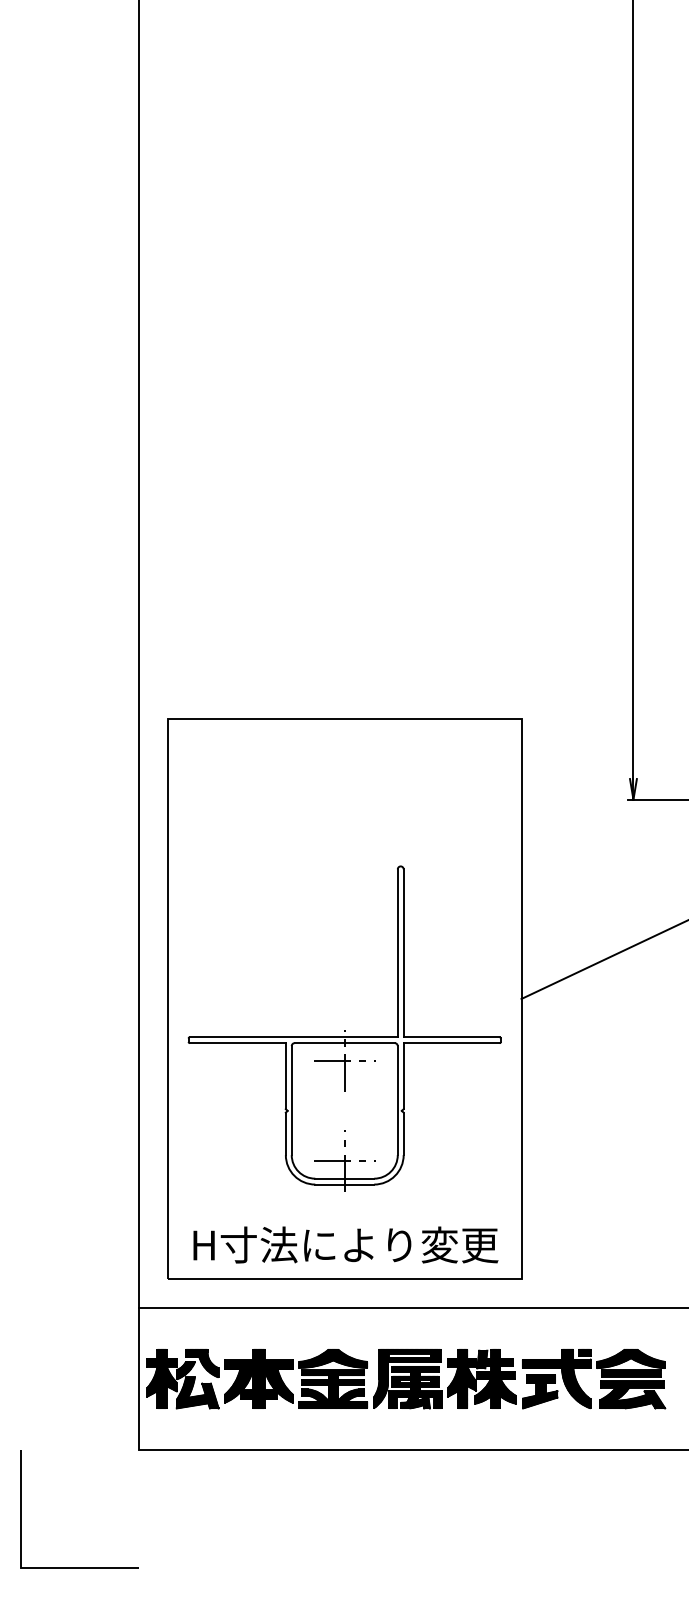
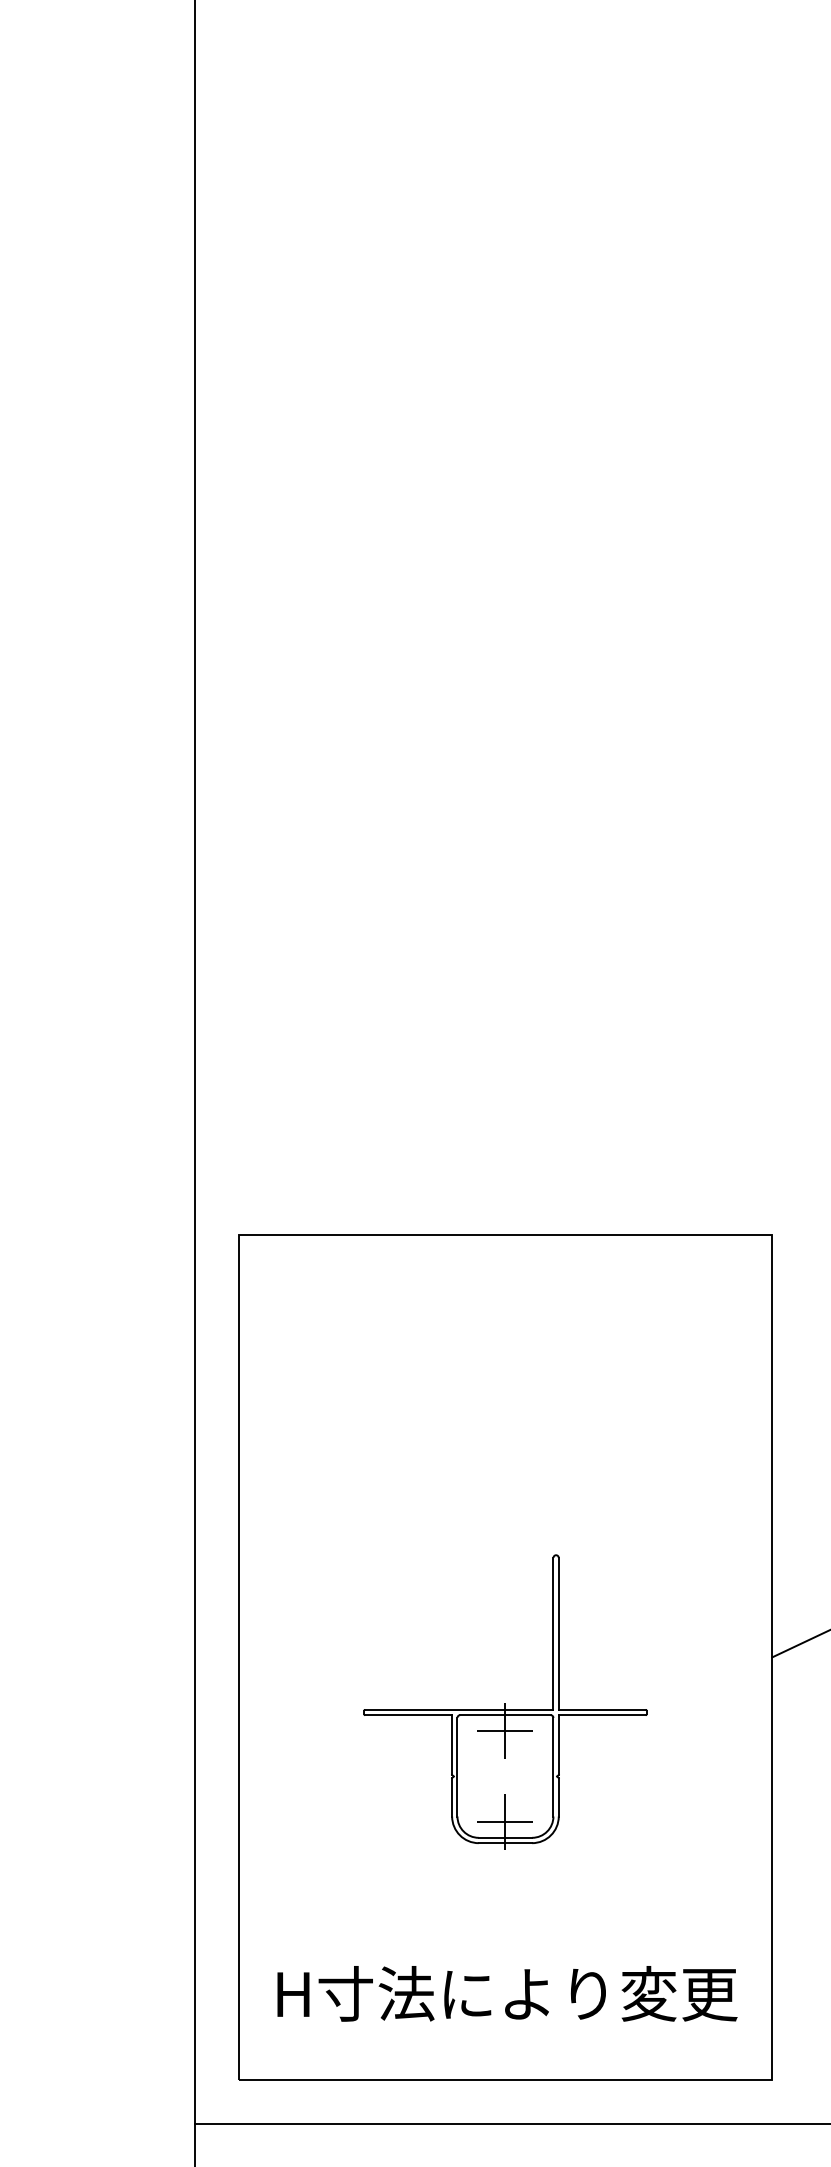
part: (344, 1028) -> (505, 1701), size x0.6
text: (345, 1244) -> (506, 1993), moved

